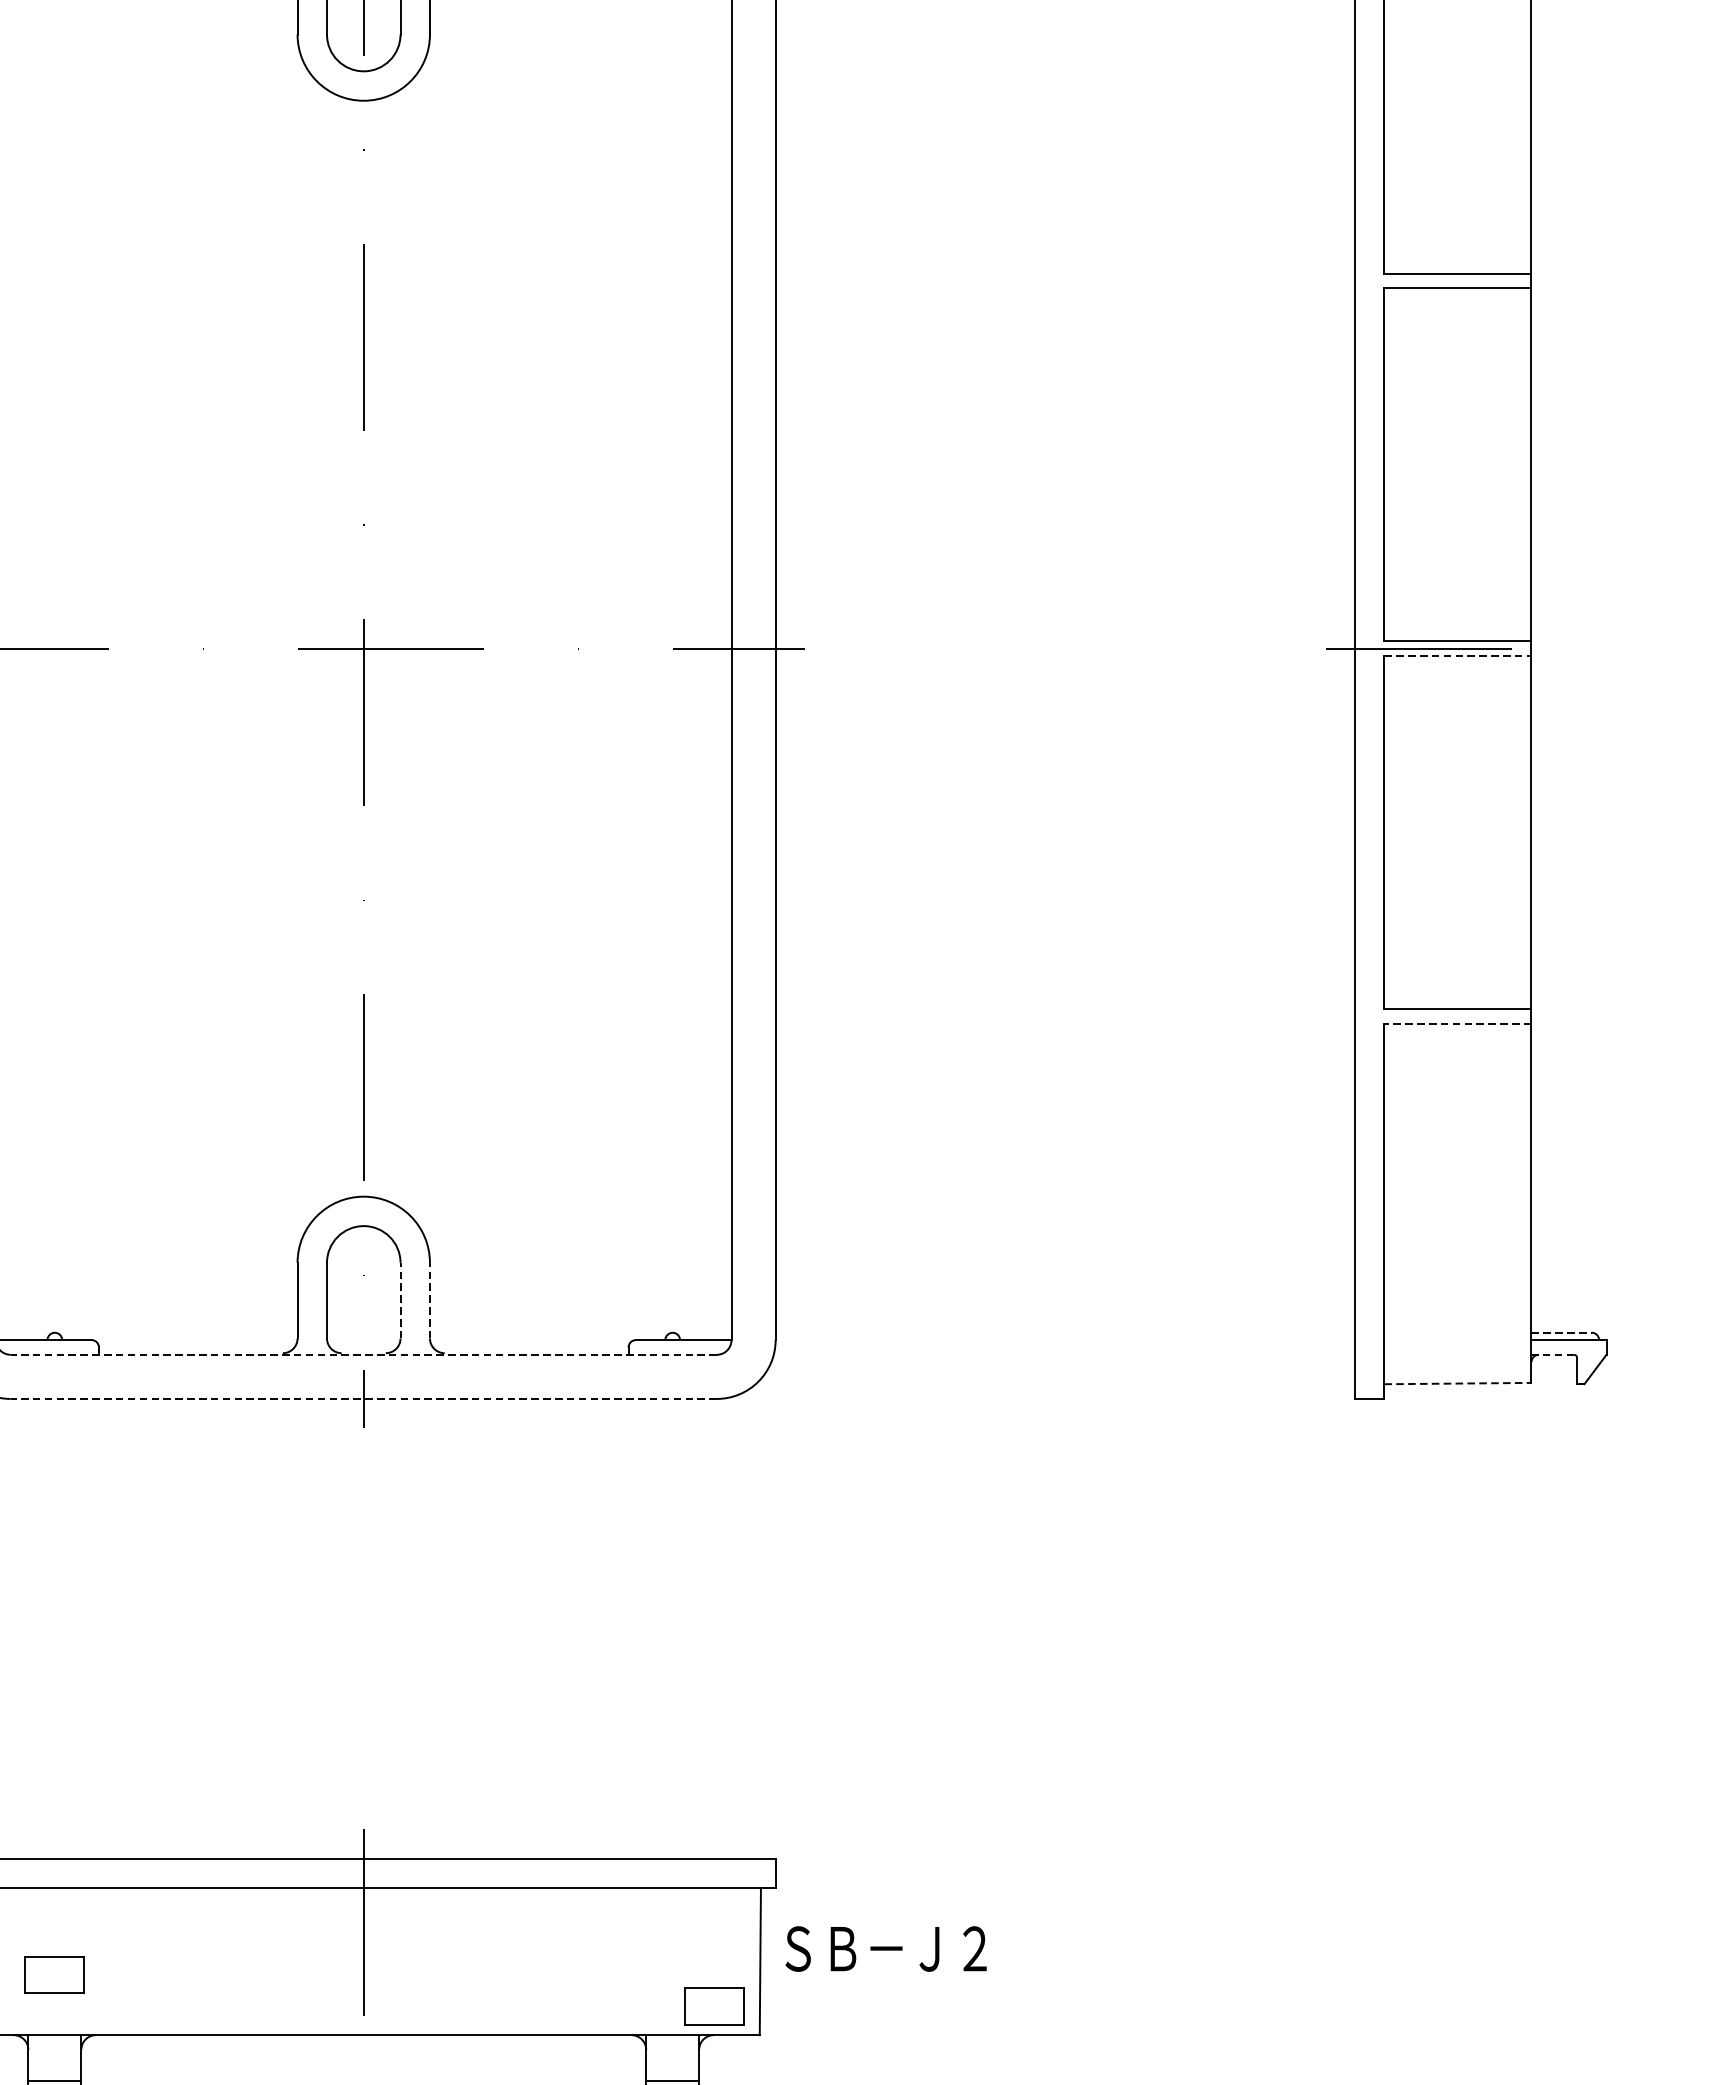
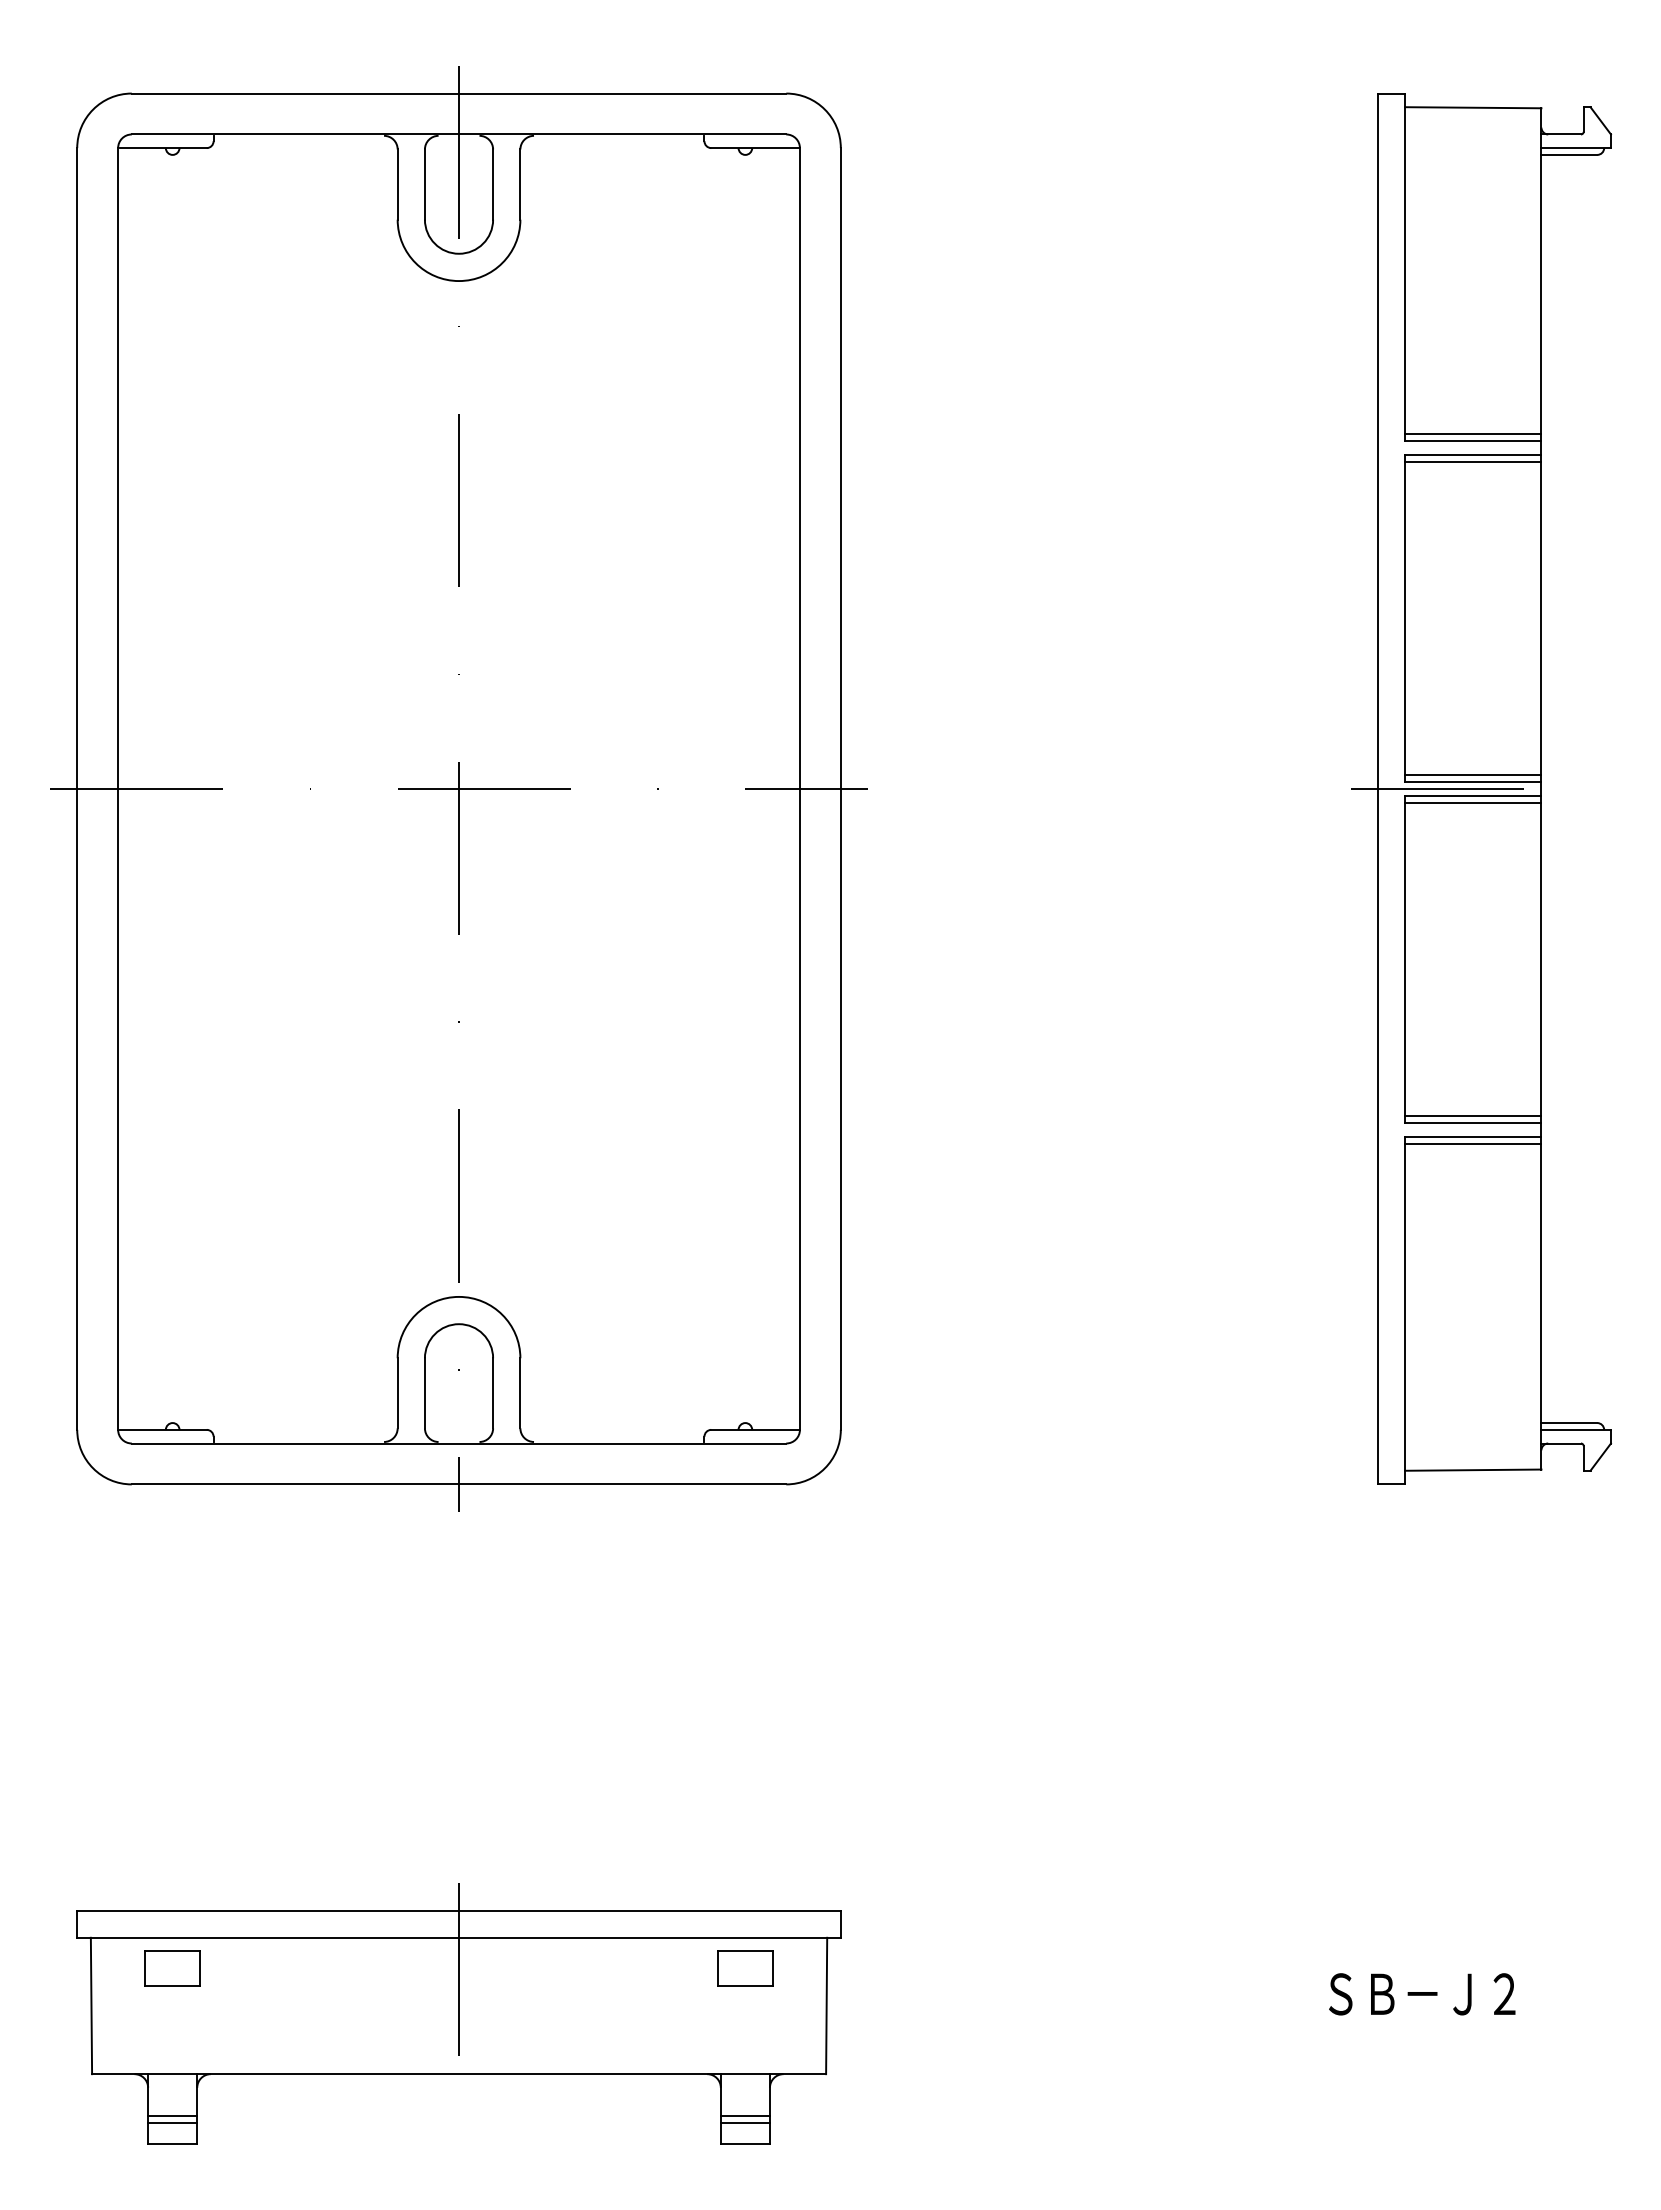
line: (1458, 266) -> (1473, 434), added
line: (1458, 295) -> (1473, 461), added
line: (1458, 634) -> (1473, 775), added
line: (1458, 655) -> (1473, 795), dashed -> solid
line: (1458, 663) -> (1473, 802), added
line: (1458, 1002) -> (1473, 1116), added
line: (1457, 1023) -> (1472, 1136), dashed -> solid
line: (1458, 1031) -> (1473, 1143), added
line: (400, 1299) -> (493, 1392), dashed -> solid
line: (430, 1299) -> (520, 1392), dashed -> solid
line: (1561, 1333) -> (1569, 1423), dashed -> solid
line: (363, 1354) -> (458, 1443), dashed -> solid
line: (1553, 1354) -> (1561, 1443), dashed -> solid
line: (1458, 1383) -> (1473, 1470), dashed -> solid
line: (363, 1399) -> (458, 1484), dashed -> solid
text: (886, 1949) -> (1422, 1994), moved
part: (54, 1975) -> (172, 1968), moved
part: (714, 2006) -> (745, 1968), moved

